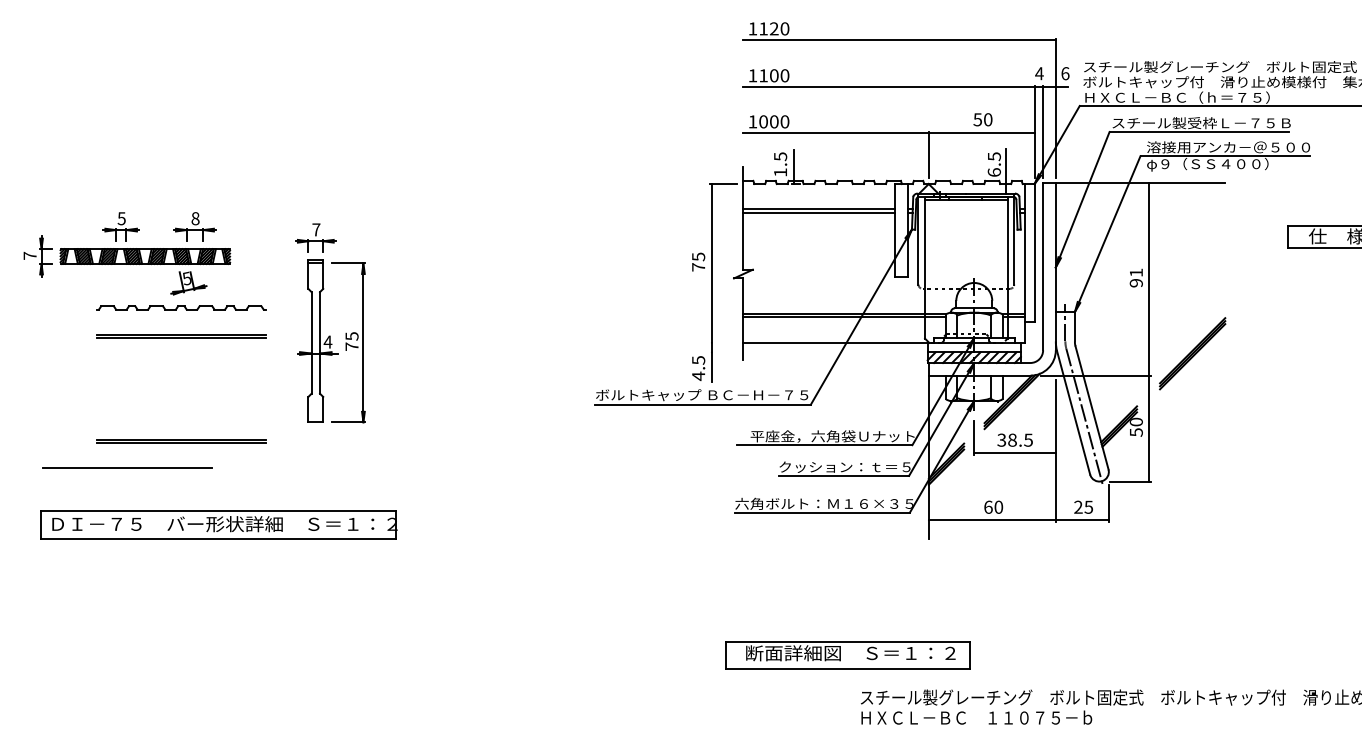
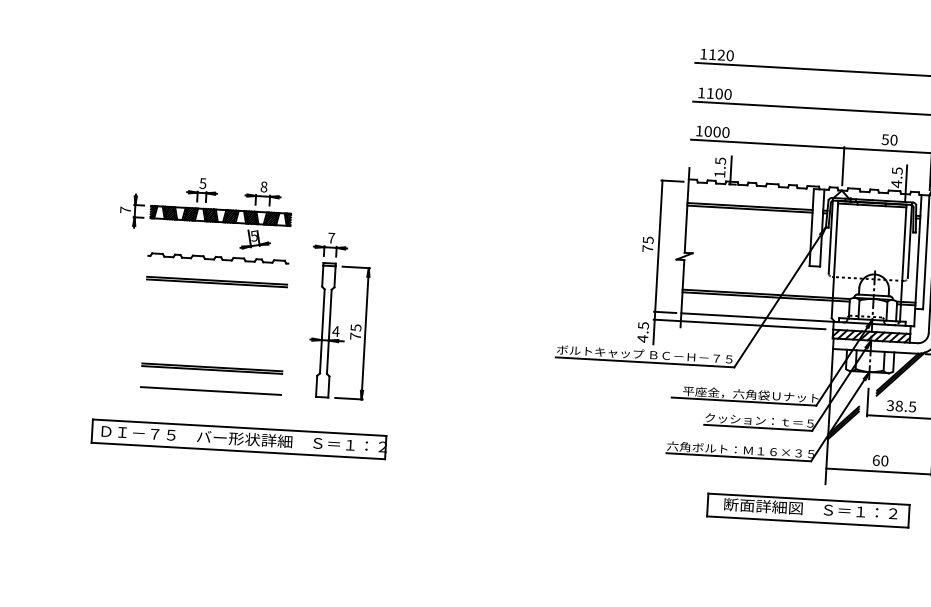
text: (993, 172) -> (895, 184), 6.5 -> 4.5
part: (127, 253) -> (206, 212), moved
part: (320, 323) -> (330, 315), moved
line: (723, 342) -> (664, 312), added
line: (814, 352) -> (739, 324), added
line: (127, 467) -> (211, 390), moved
part: (847, 655) -> (808, 510), moved

